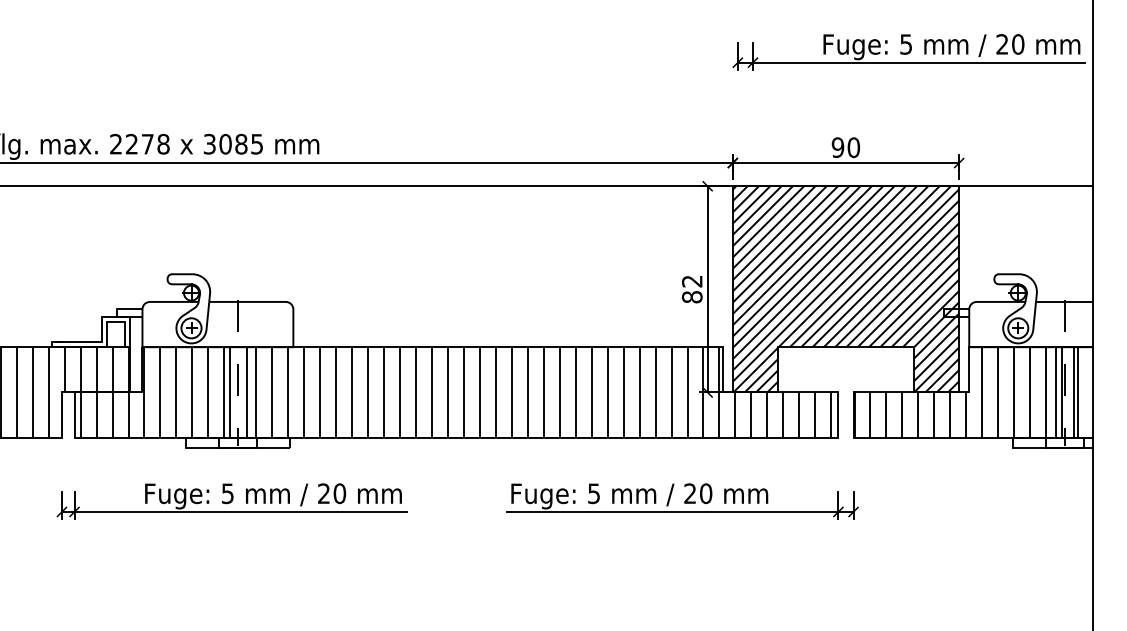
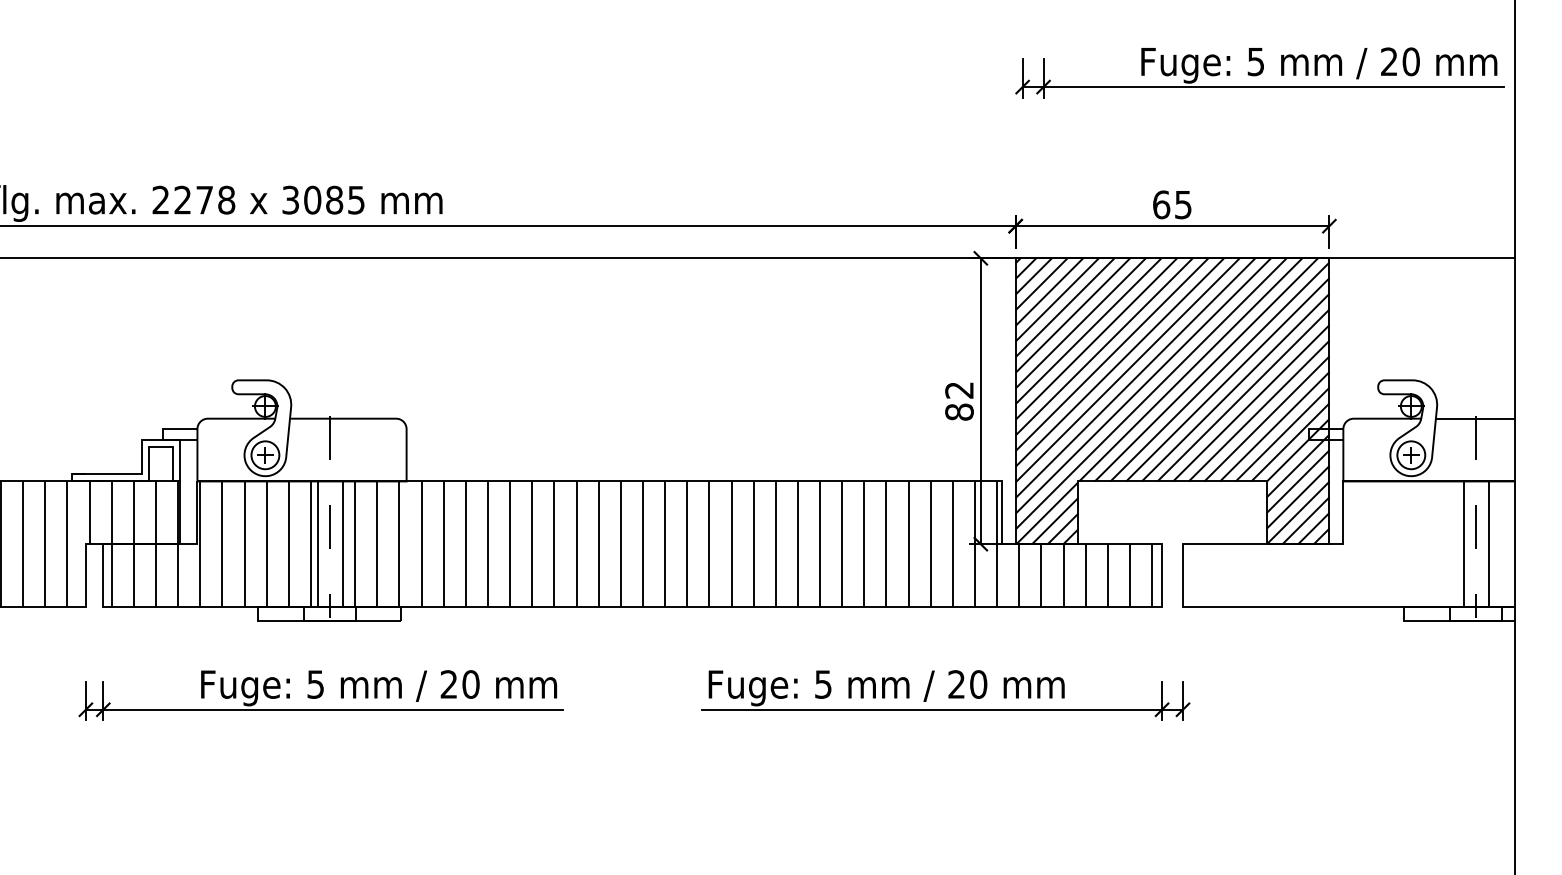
text: (845, 147) -> (1172, 204), 90 -> 65
hatch: (966, 391) -> (1339, 543), removed

